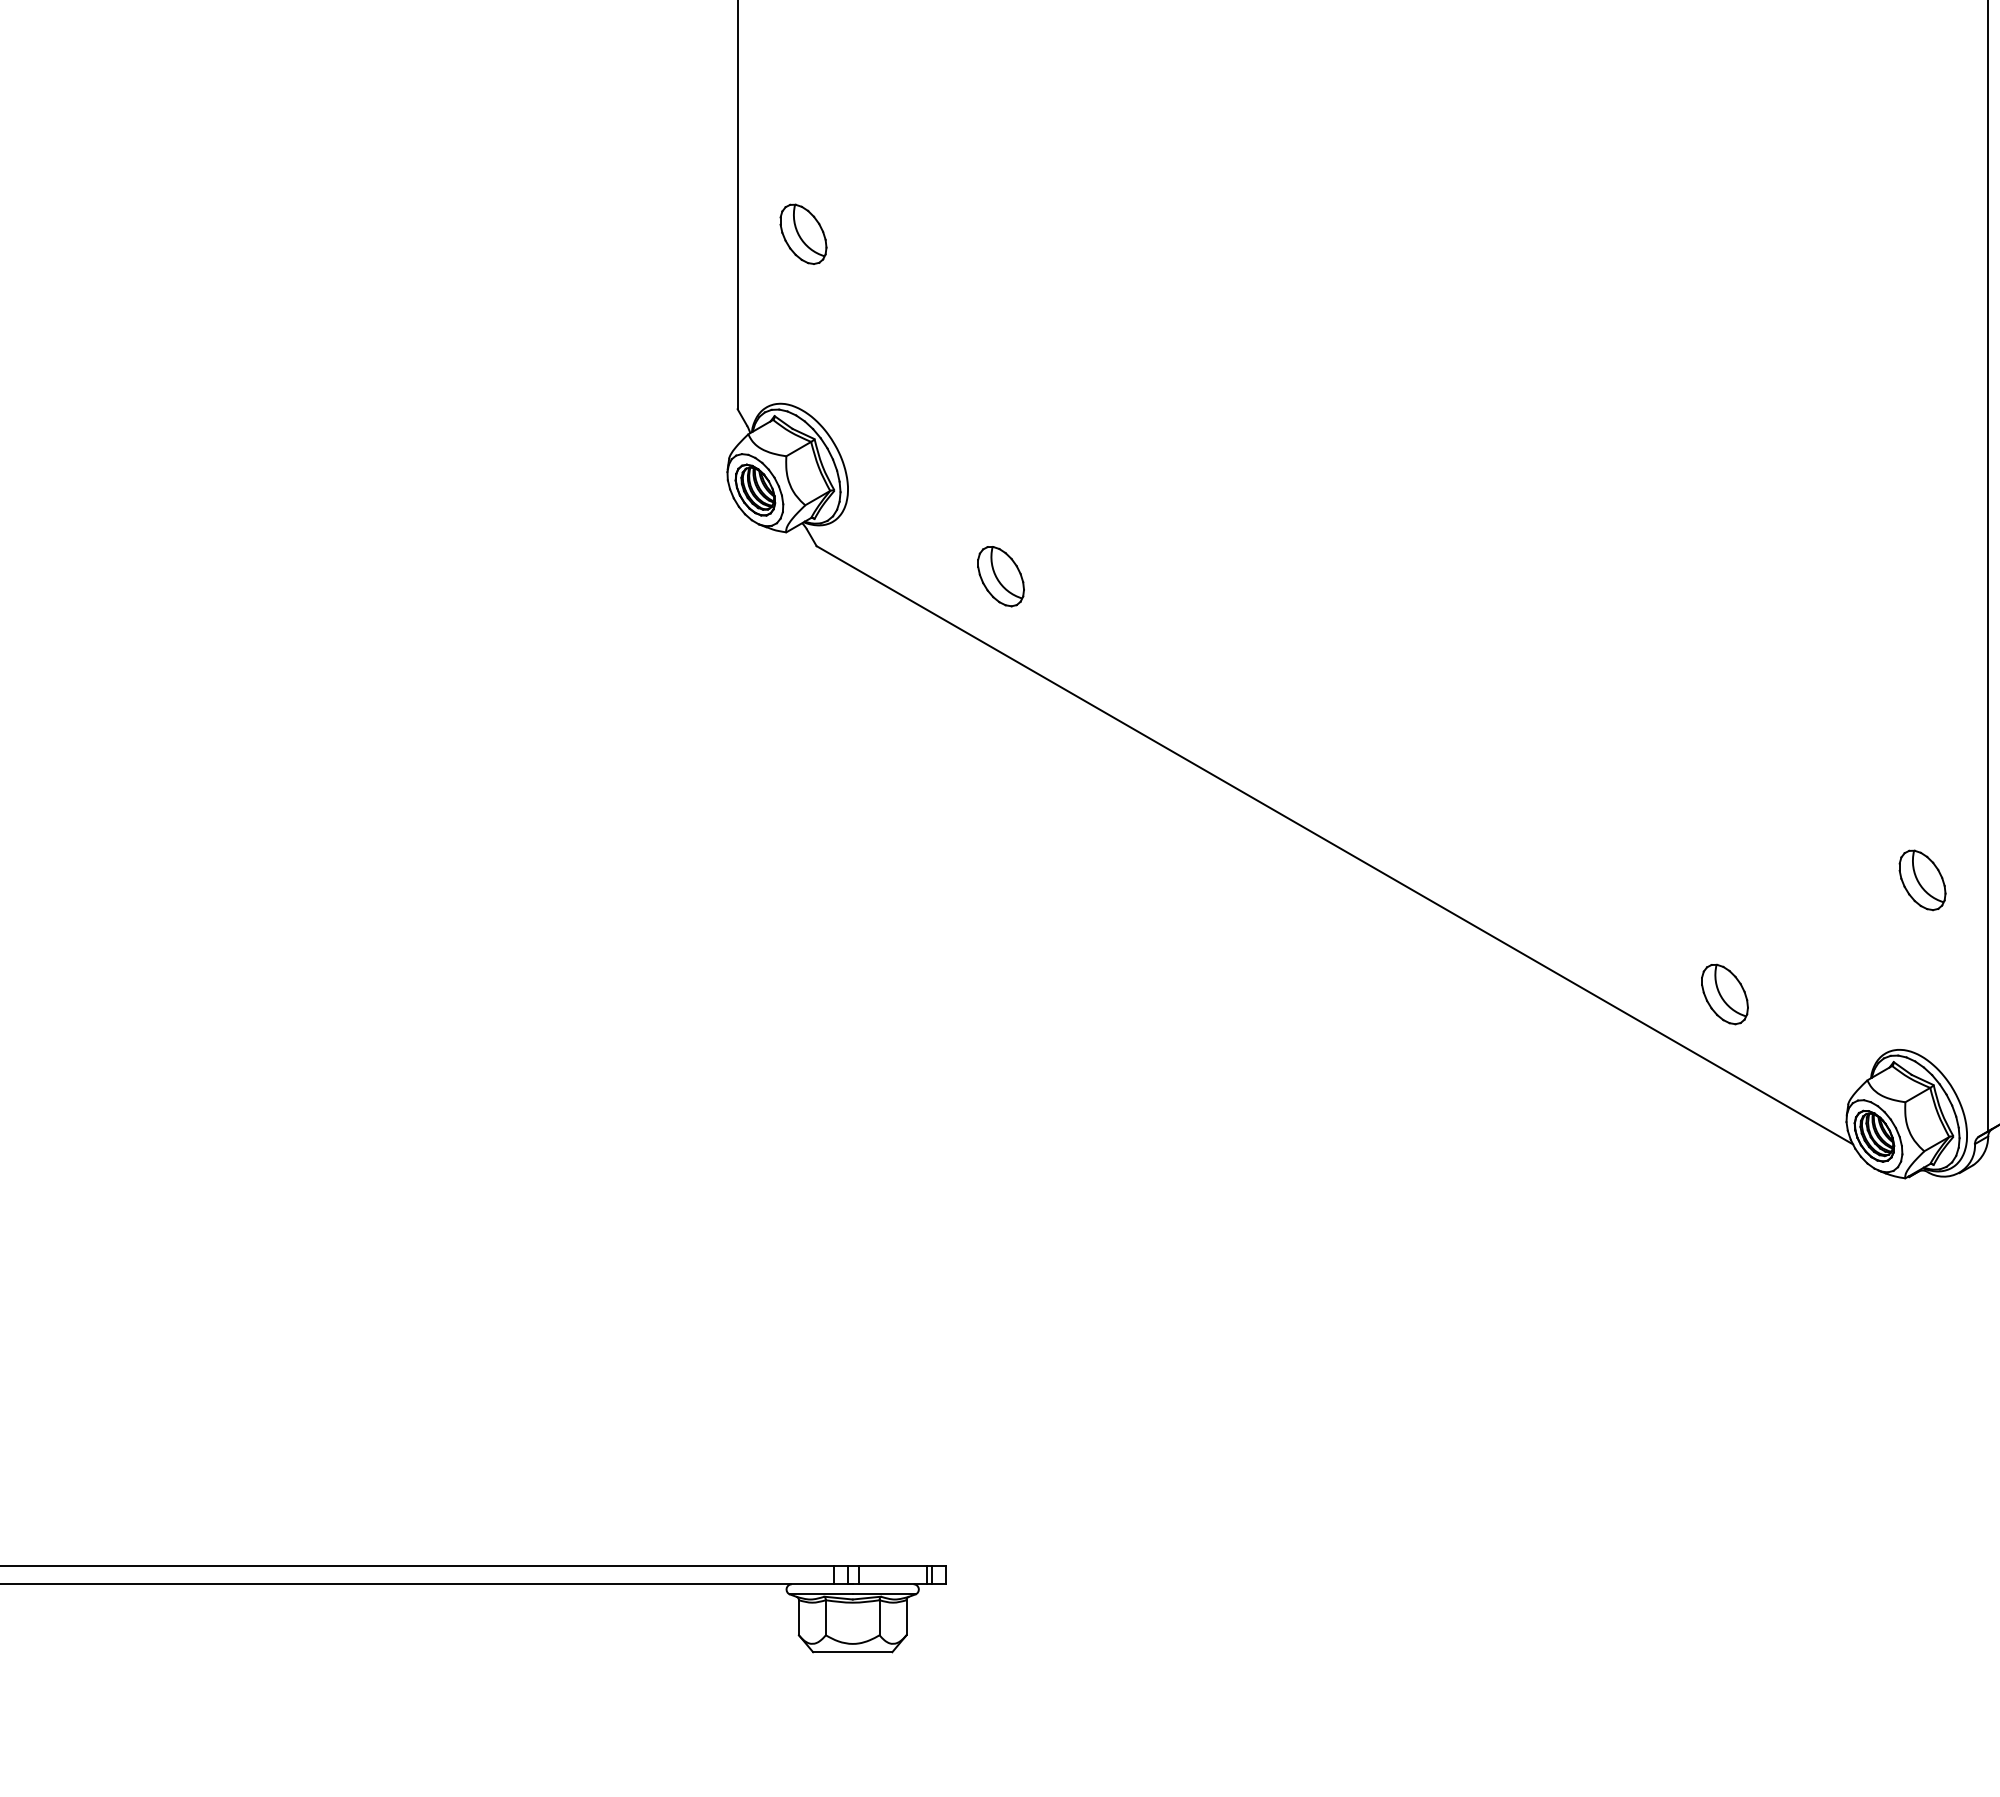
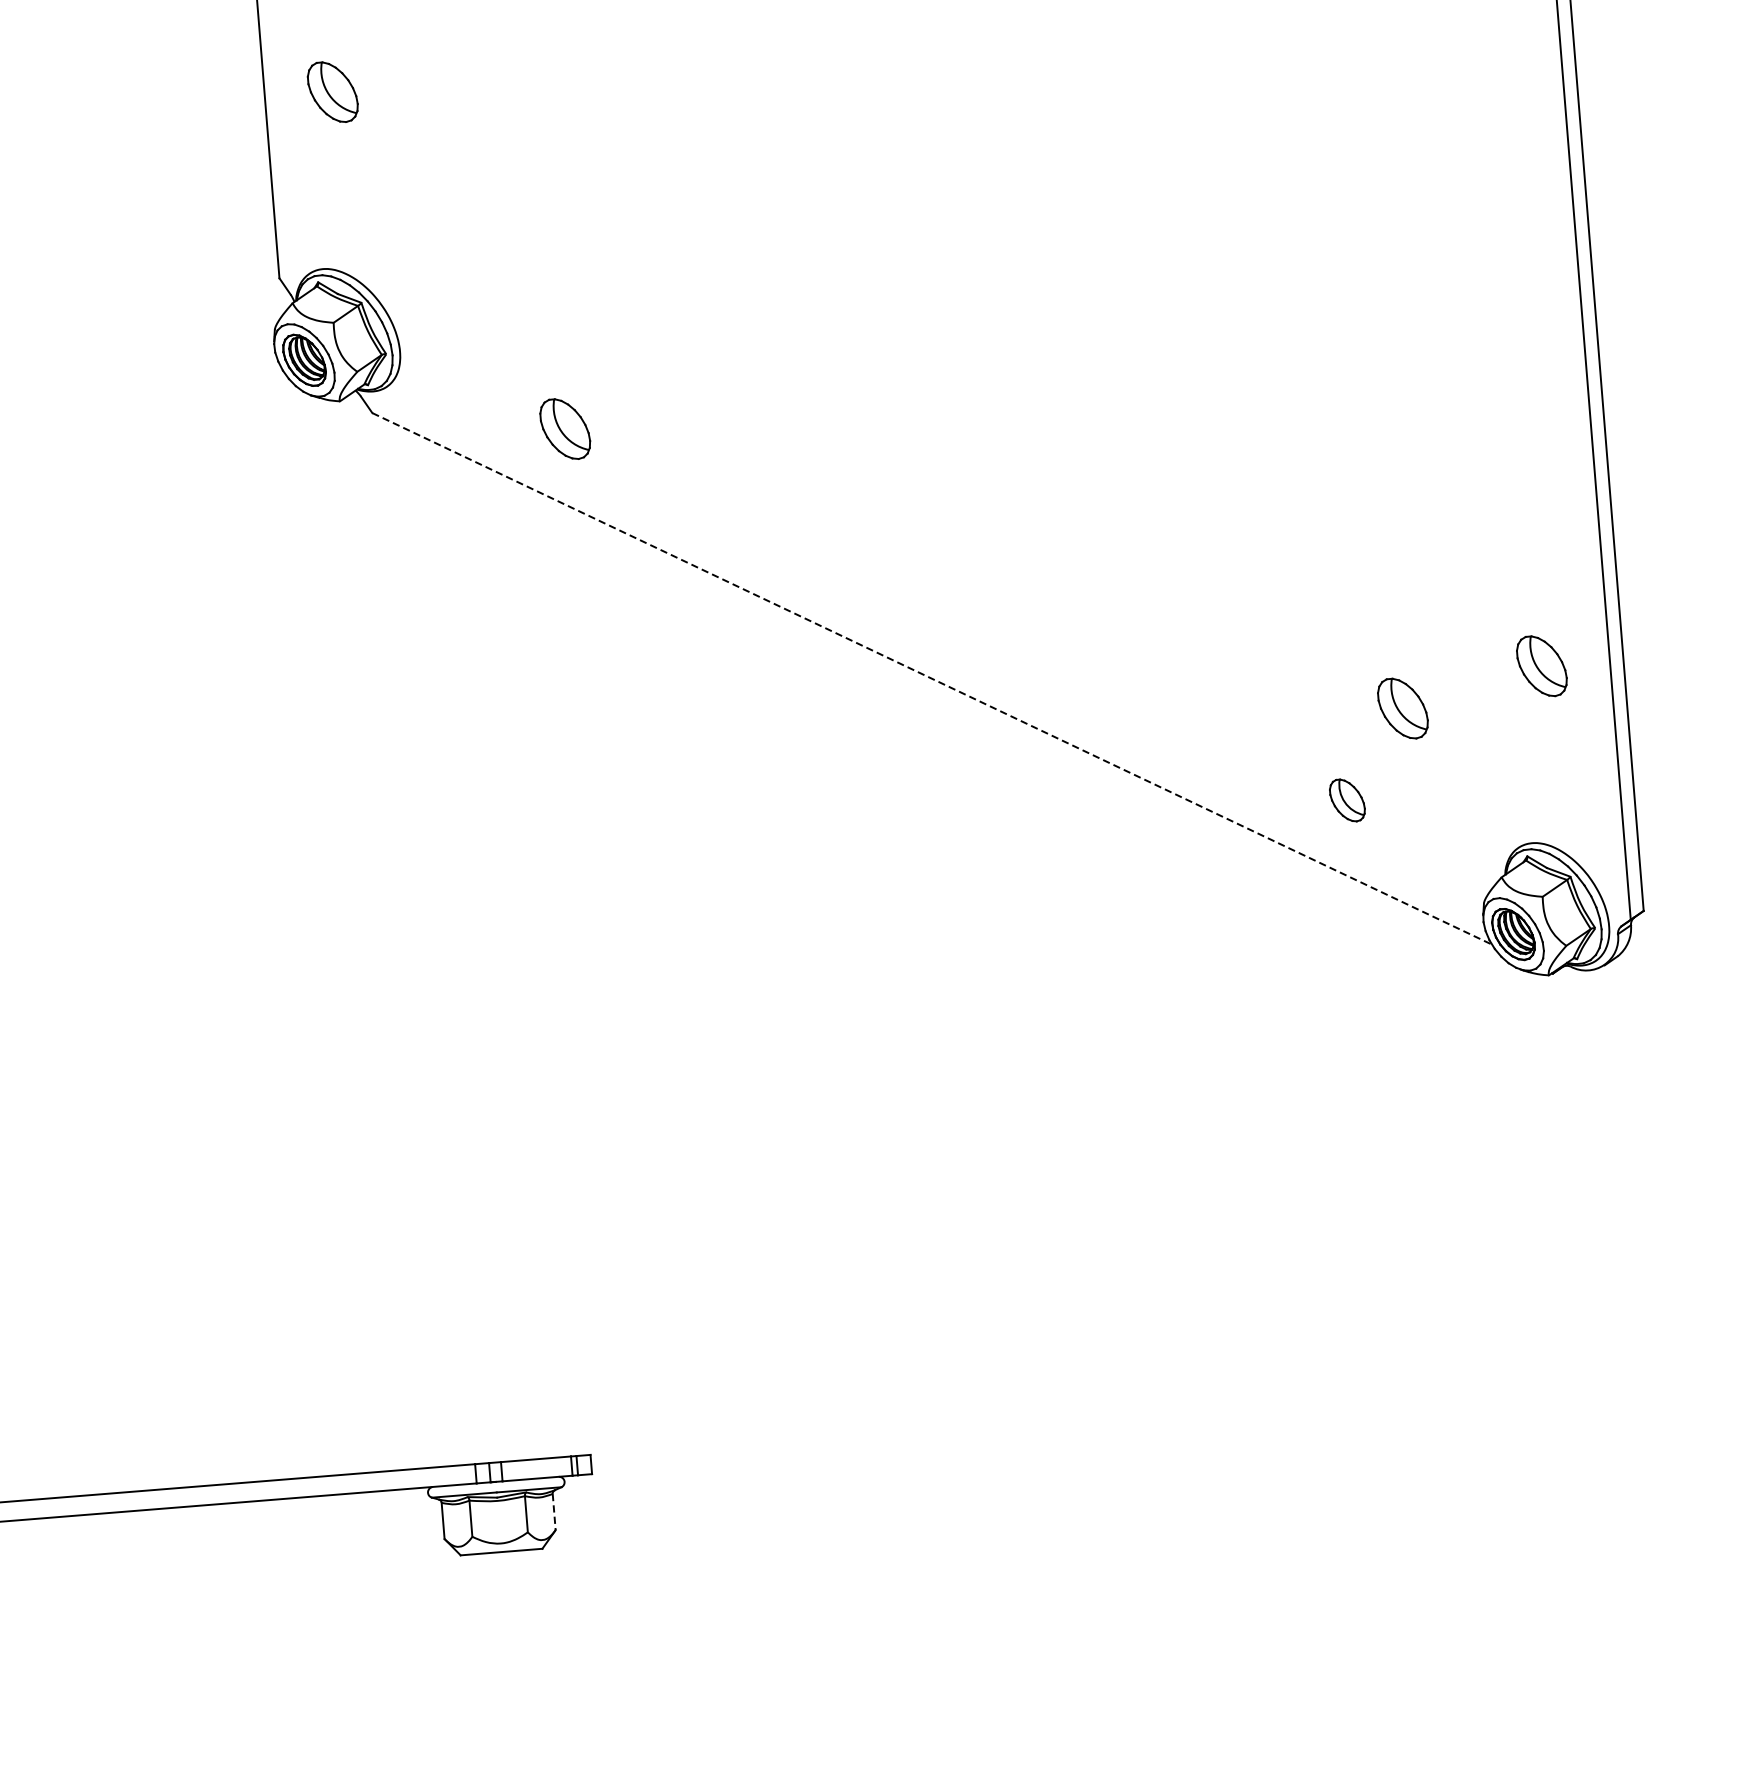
line: (1335, 845) -> (932, 679), solid -> dashed
part: (1785, 910) -> (1402, 708), added
part: (1724, 994) -> (1346, 800), size x0.7
line: (906, 1617) -> (554, 1511), solid -> dashed

